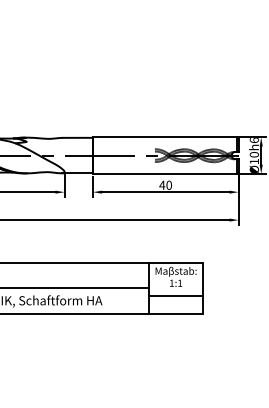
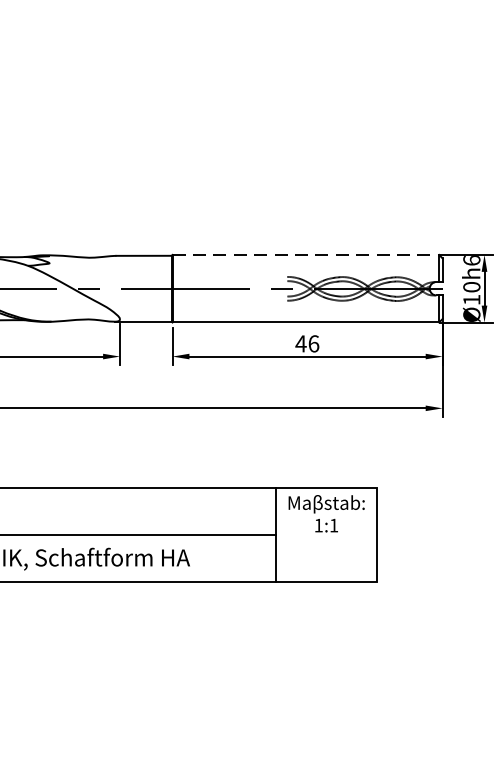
line: (164, 137) -> (305, 255), solid -> dashed
text: (169, 184) -> (314, 342), 40 -> 46
line: (175, 295) -> (325, 548), removed

